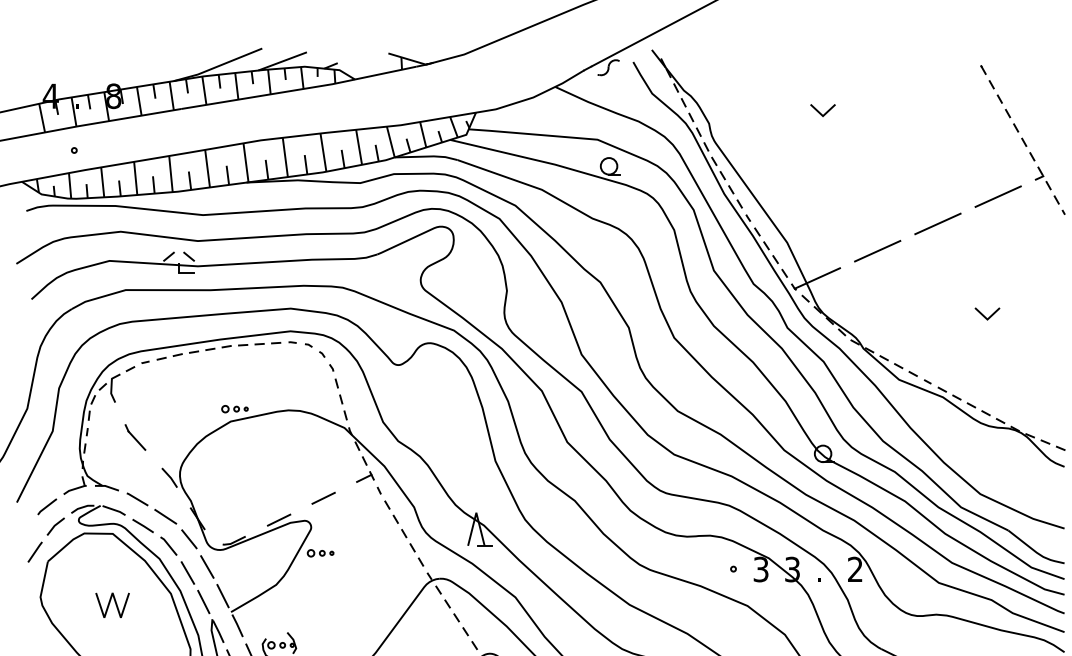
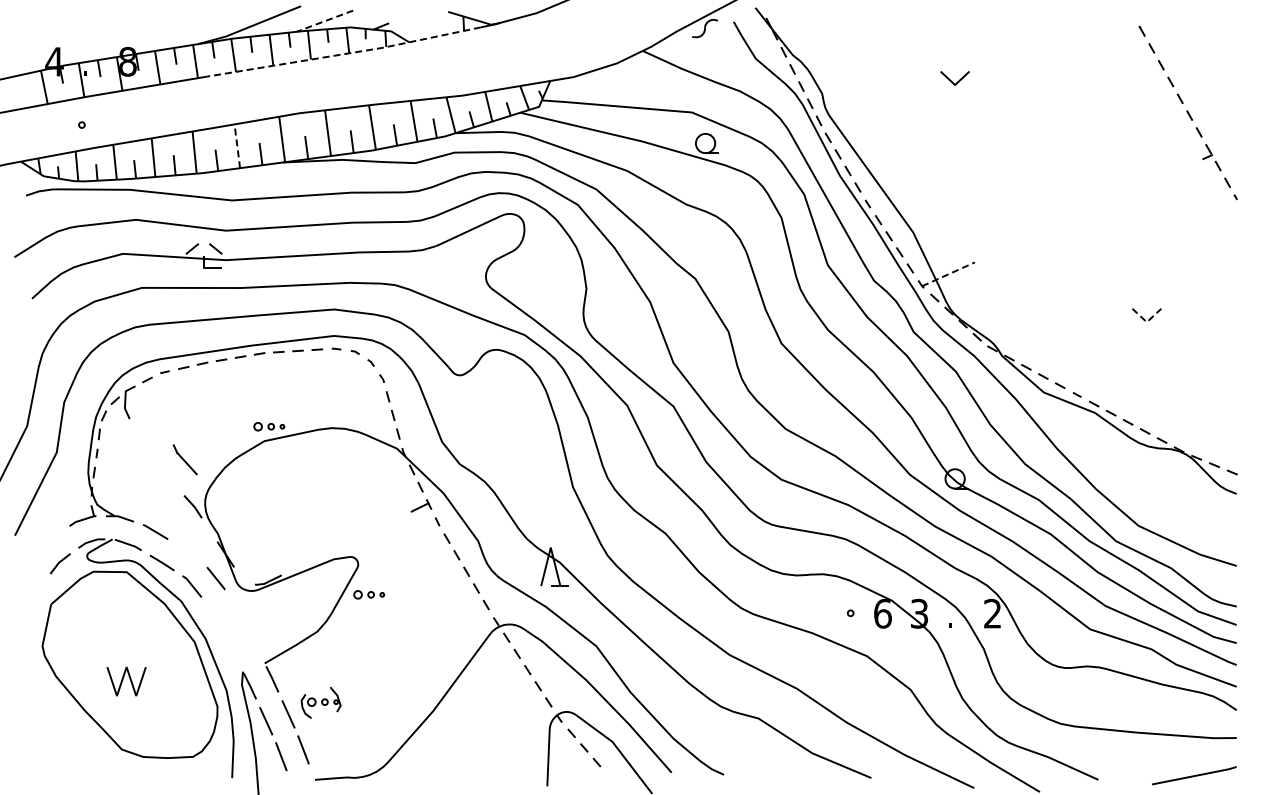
line: (282, 61) -> (324, 21), solid -> dashed
line: (299, 89) -> (344, 54), solid -> dashed
line: (207, 167) -> (237, 145), solid -> dashed
line: (998, 196) -> (1159, 178), removed
line: (937, 223) -> (1088, 210), removed
line: (877, 251) -> (1018, 242), removed
line: (817, 278) -> (948, 274), solid -> dashed
line: (987, 319) -> (1146, 322), solid -> dashed
part: (134, 437) -> (184, 459), moved
line: (323, 498) -> (372, 530), removed
line: (47, 506) -> (50, 540), removed
line: (165, 517) -> (188, 552), removed
line: (278, 519) -> (320, 555), removed
line: (34, 552) -> (35, 593), removed
line: (206, 566) -> (236, 610), removed
text: (760, 569) -> (882, 613), 3 -> 6
line: (187, 572) -> (214, 617), removed
line: (222, 595) -> (254, 644), removed
line: (203, 601) -> (232, 651), removed
line: (109, 604) -> (123, 680), moved

